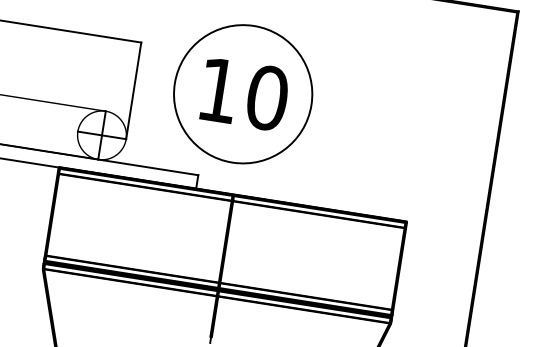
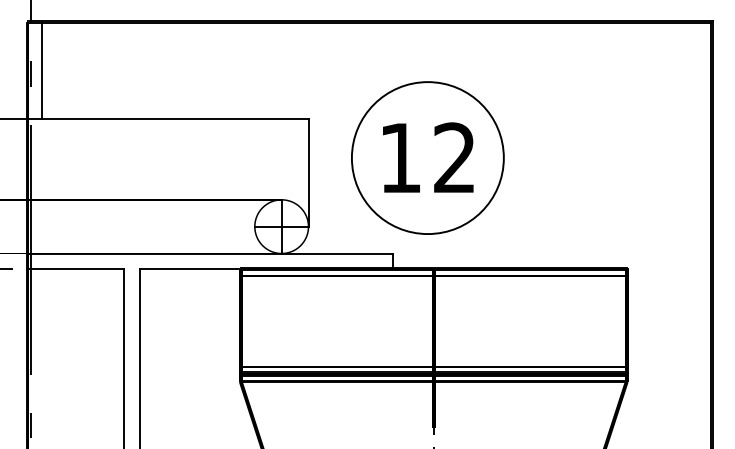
text: (267, 97) -> (454, 157), 10 -> 12

